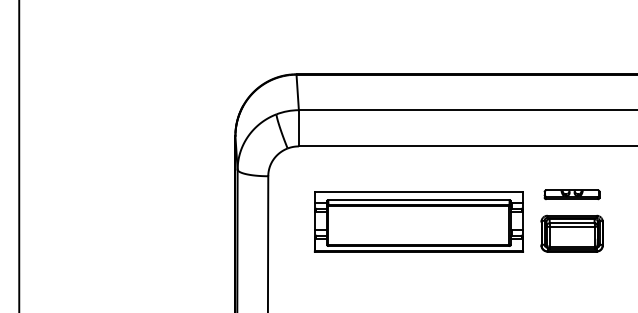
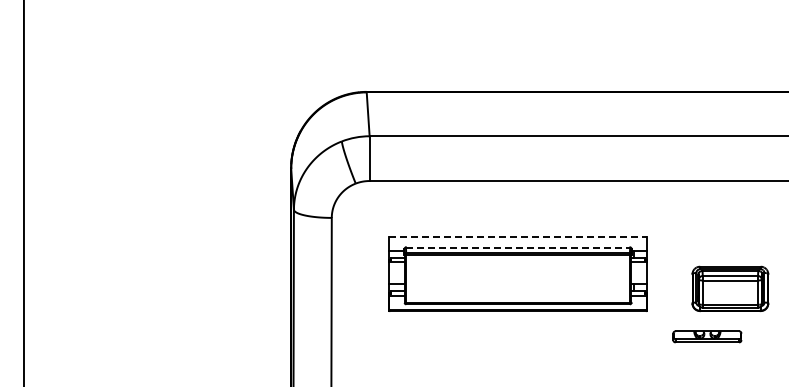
line: (419, 192) -> (518, 237), solid -> dashed
part: (572, 194) -> (707, 336), moved
line: (419, 200) -> (518, 247), solid -> dashed
part: (572, 233) -> (730, 288), moved

